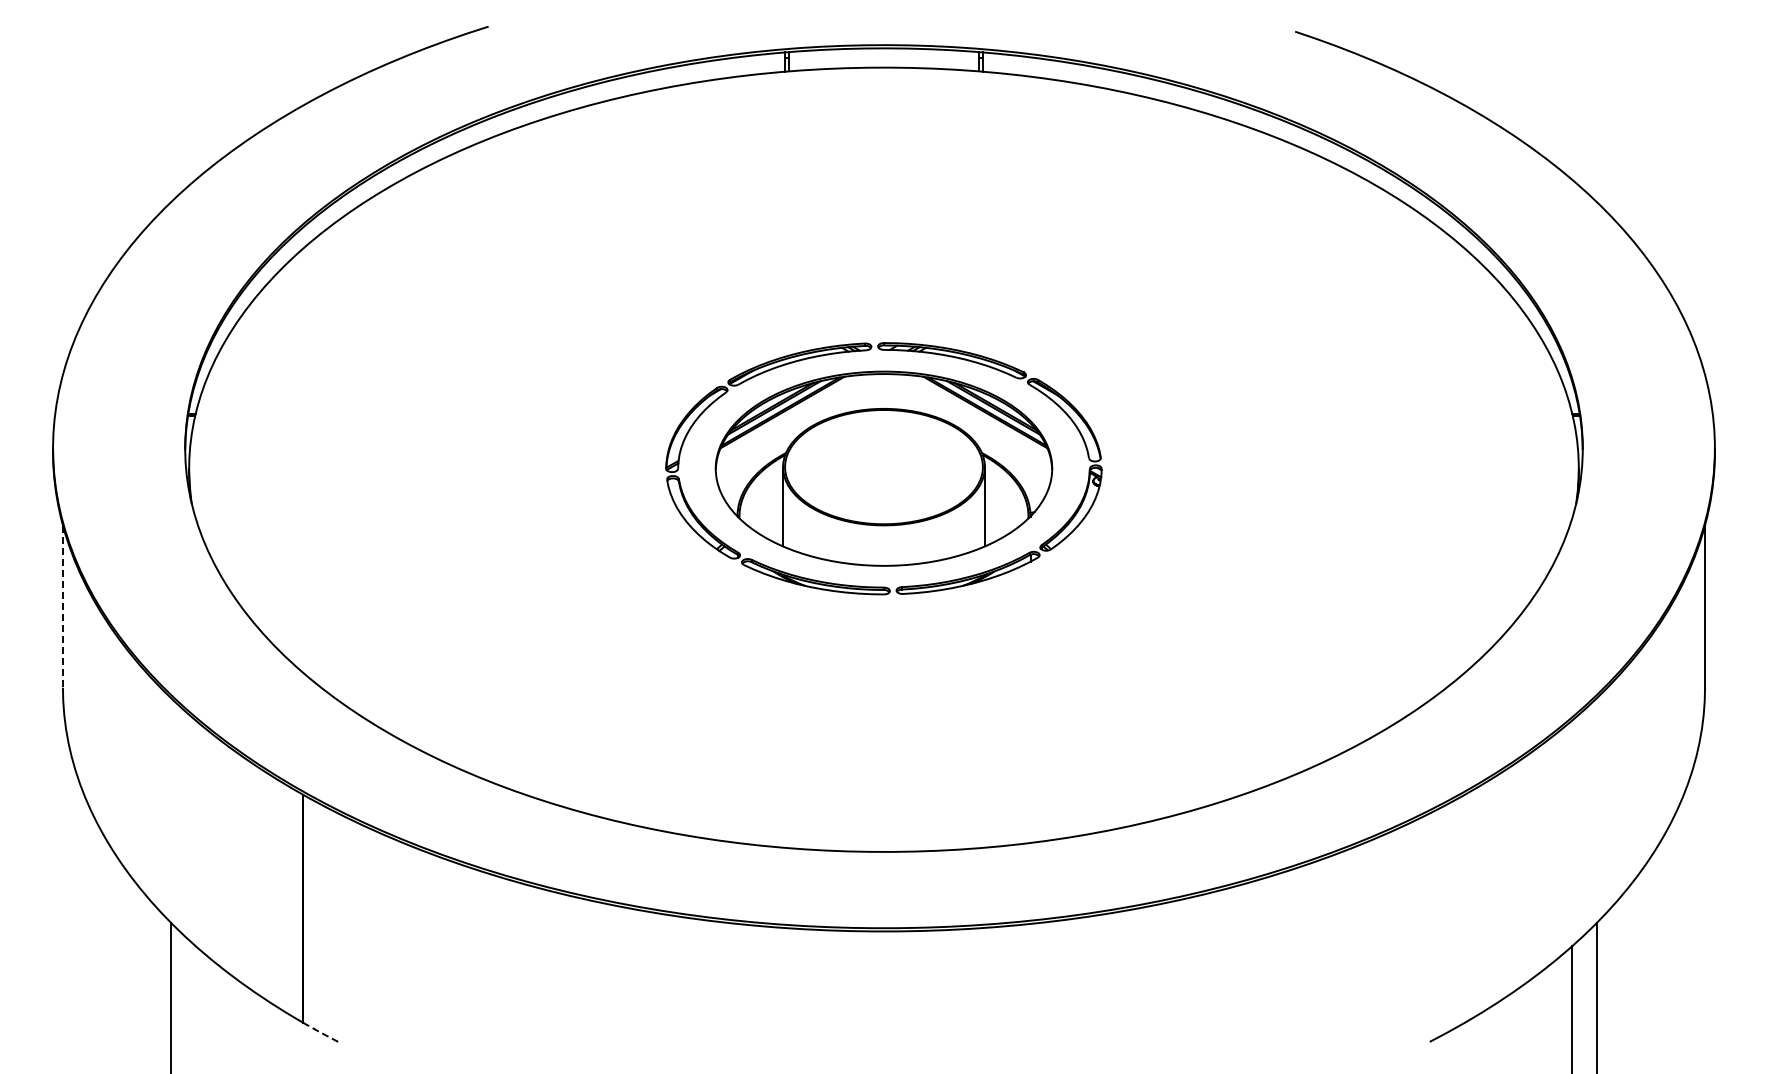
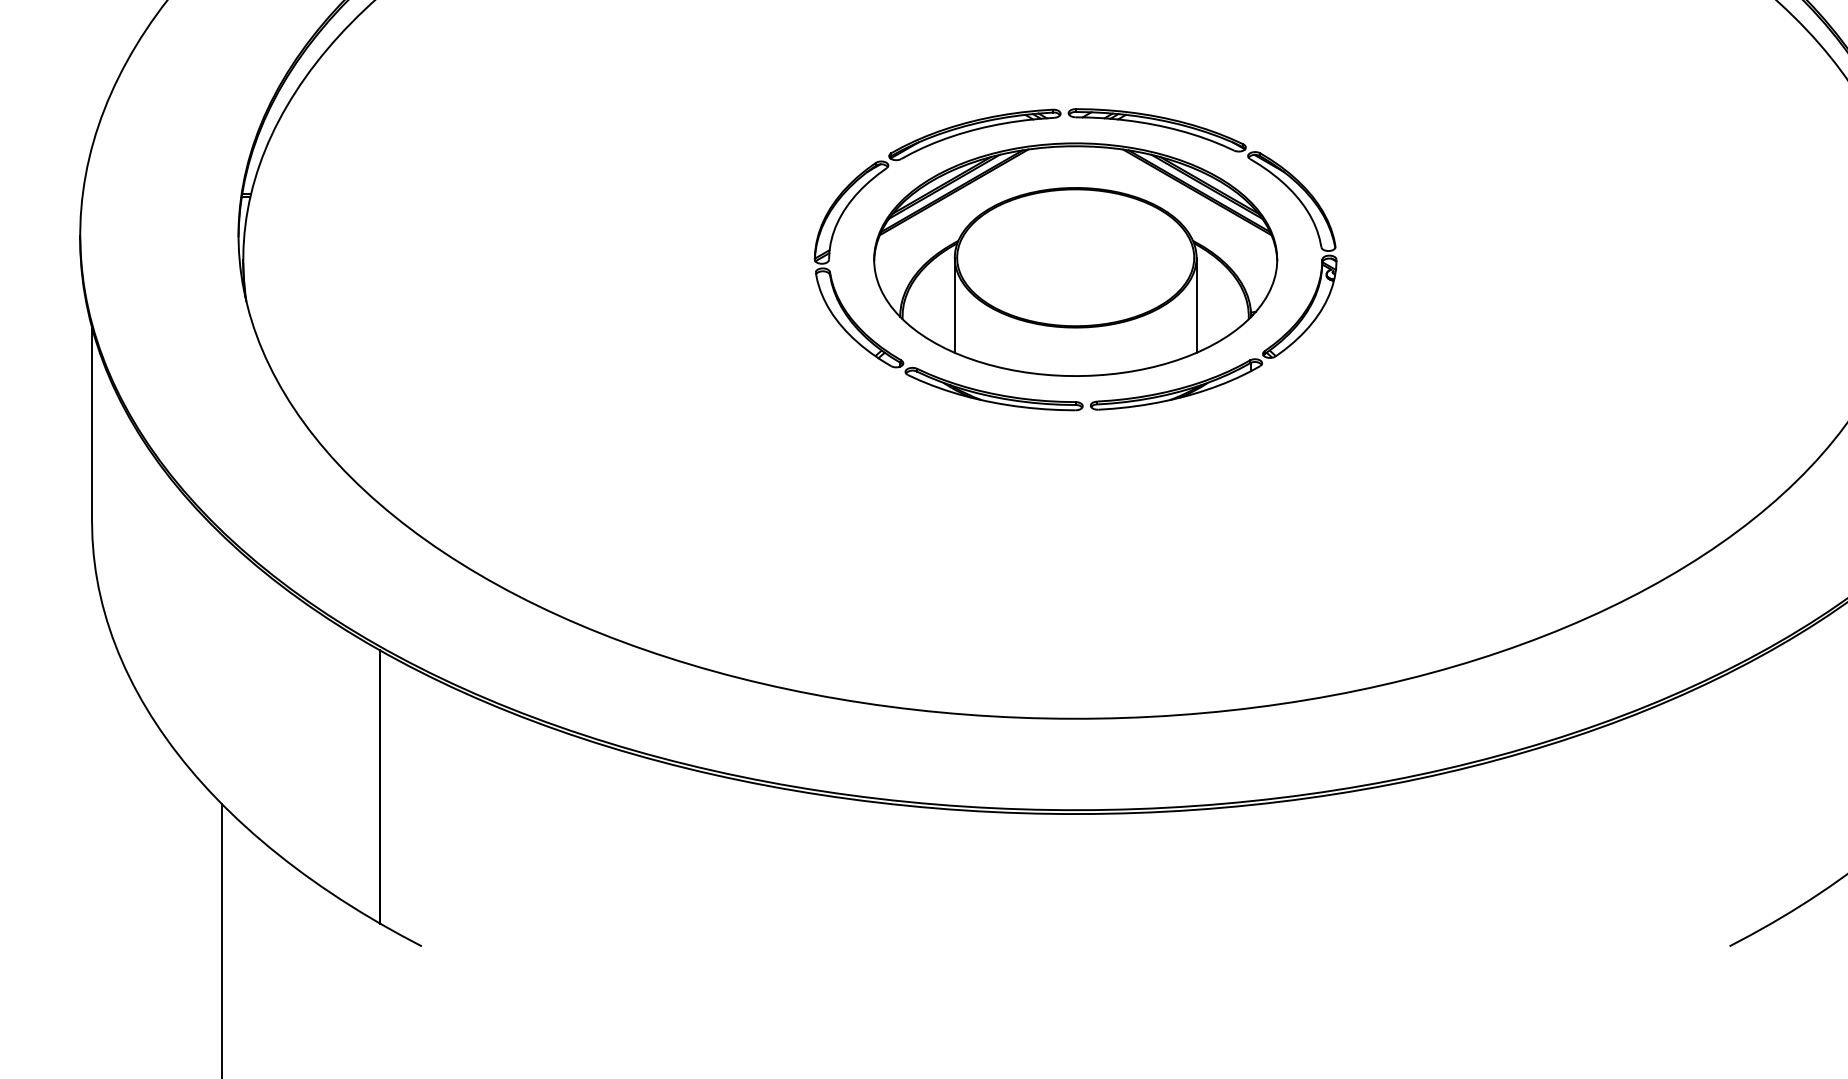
line: (62, 607) -> (91, 425), dashed -> solid
line: (320, 1032) -> (400, 935), dashed -> solid

